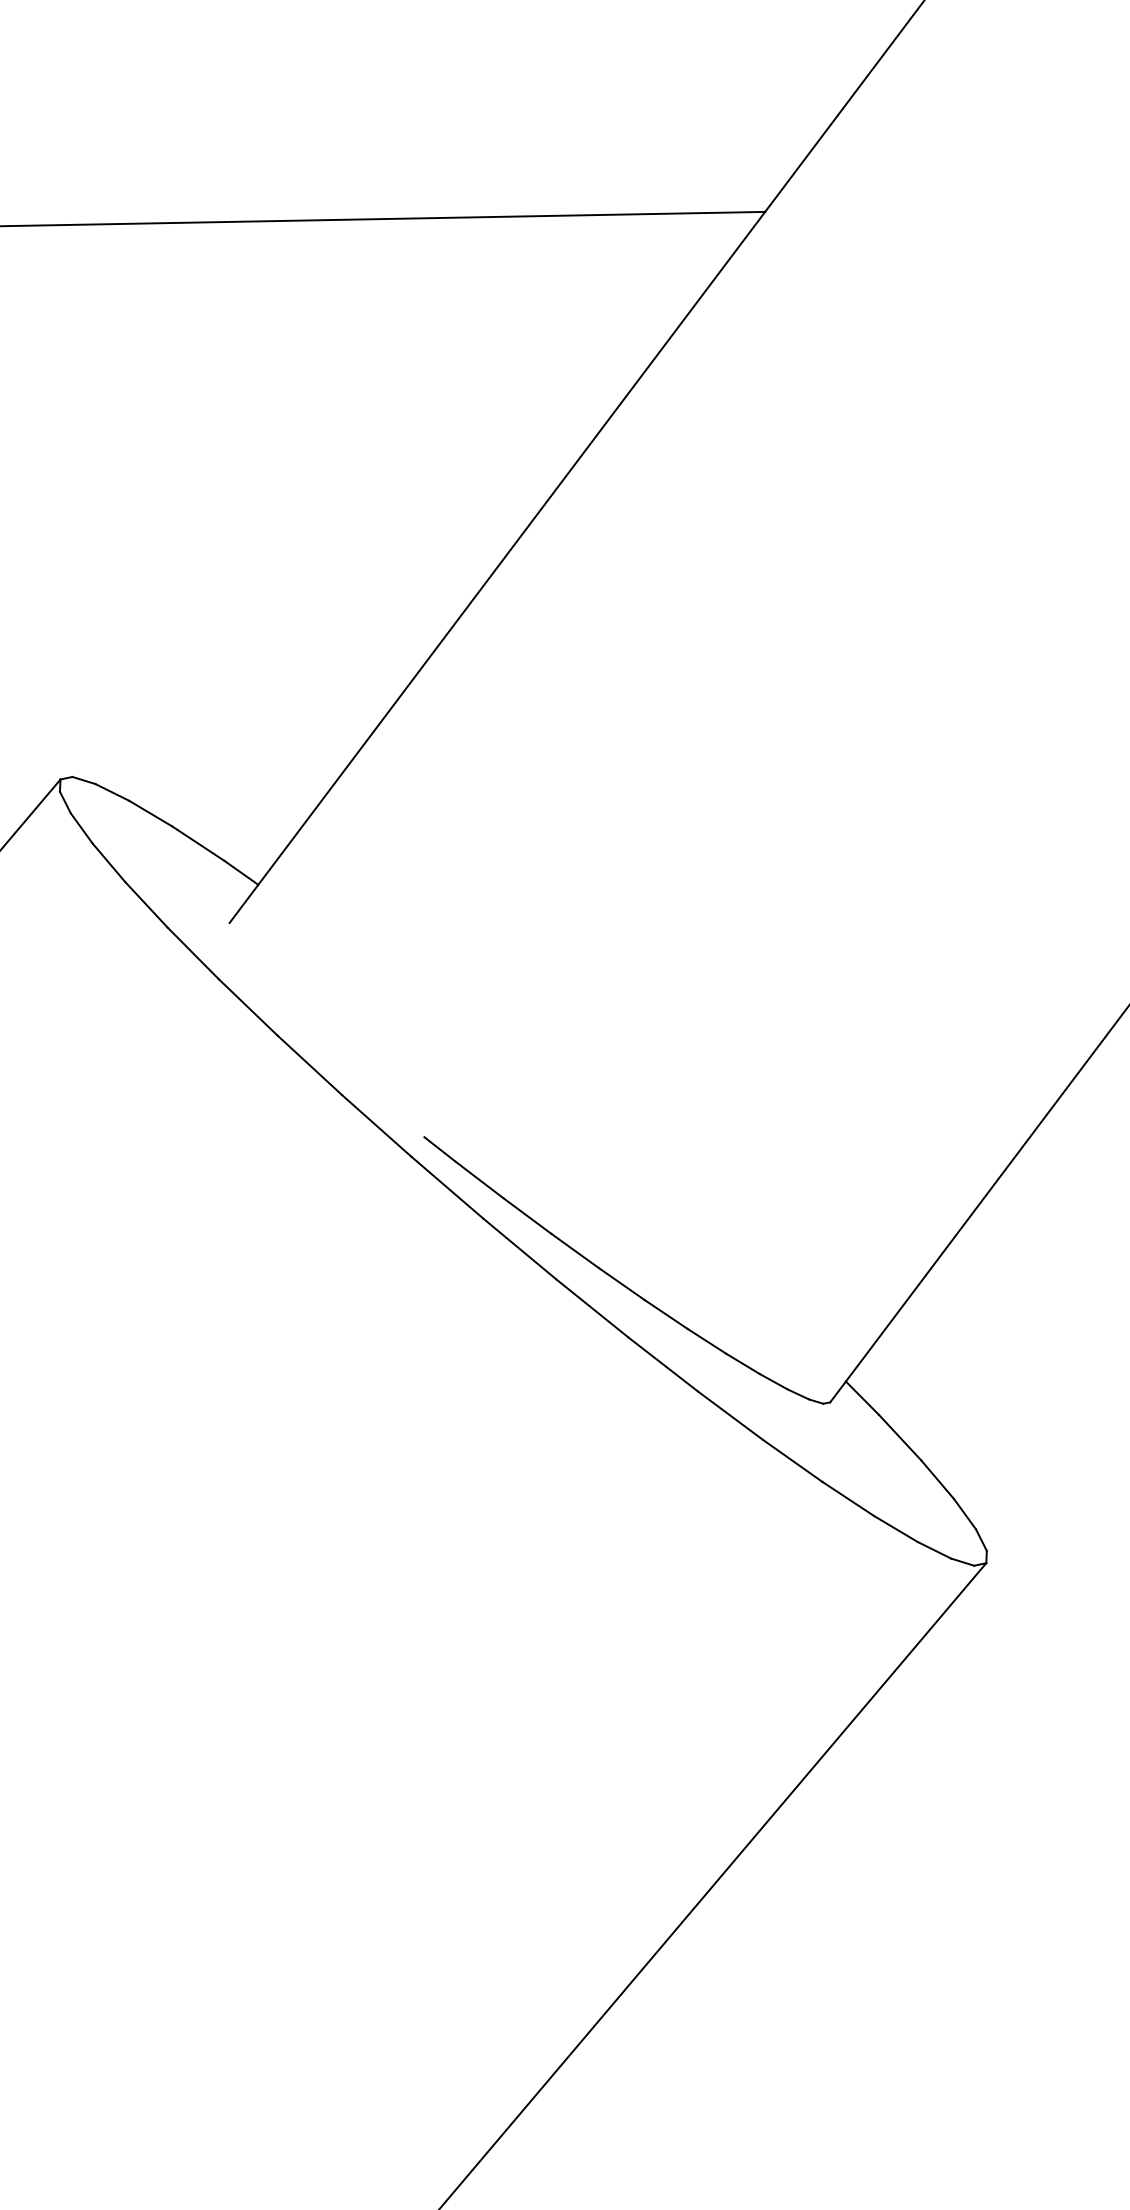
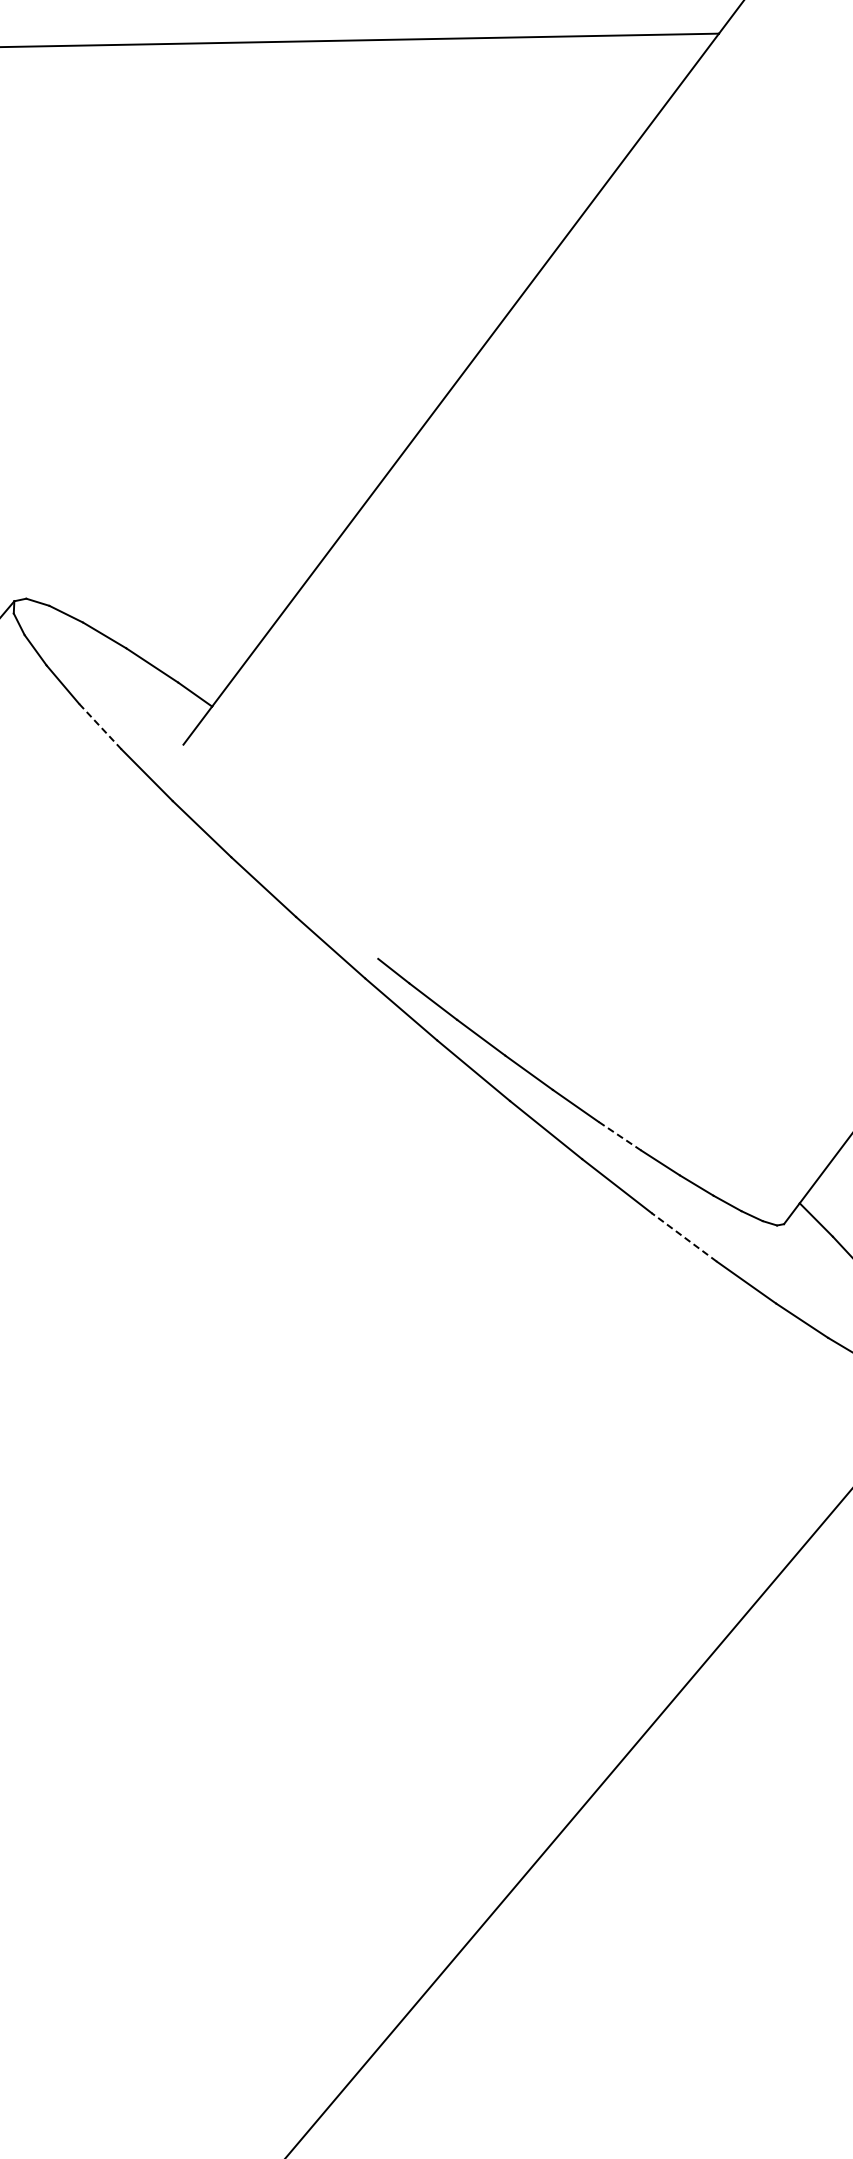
line: (146, 904) -> (100, 726), solid -> dashed
line: (666, 1314) -> (620, 1136), solid -> dashed
line: (730, 1415) -> (684, 1237), solid -> dashed

